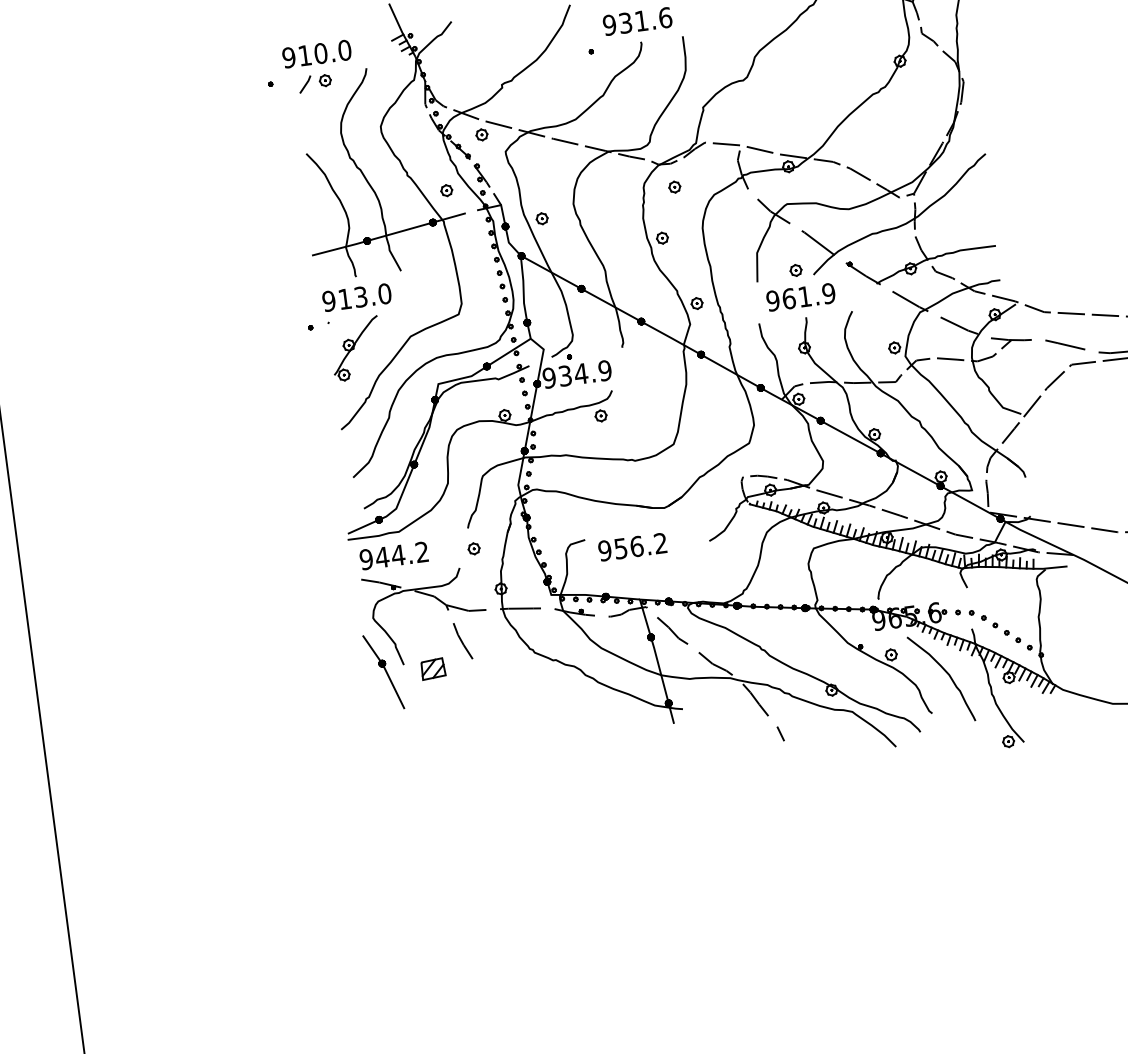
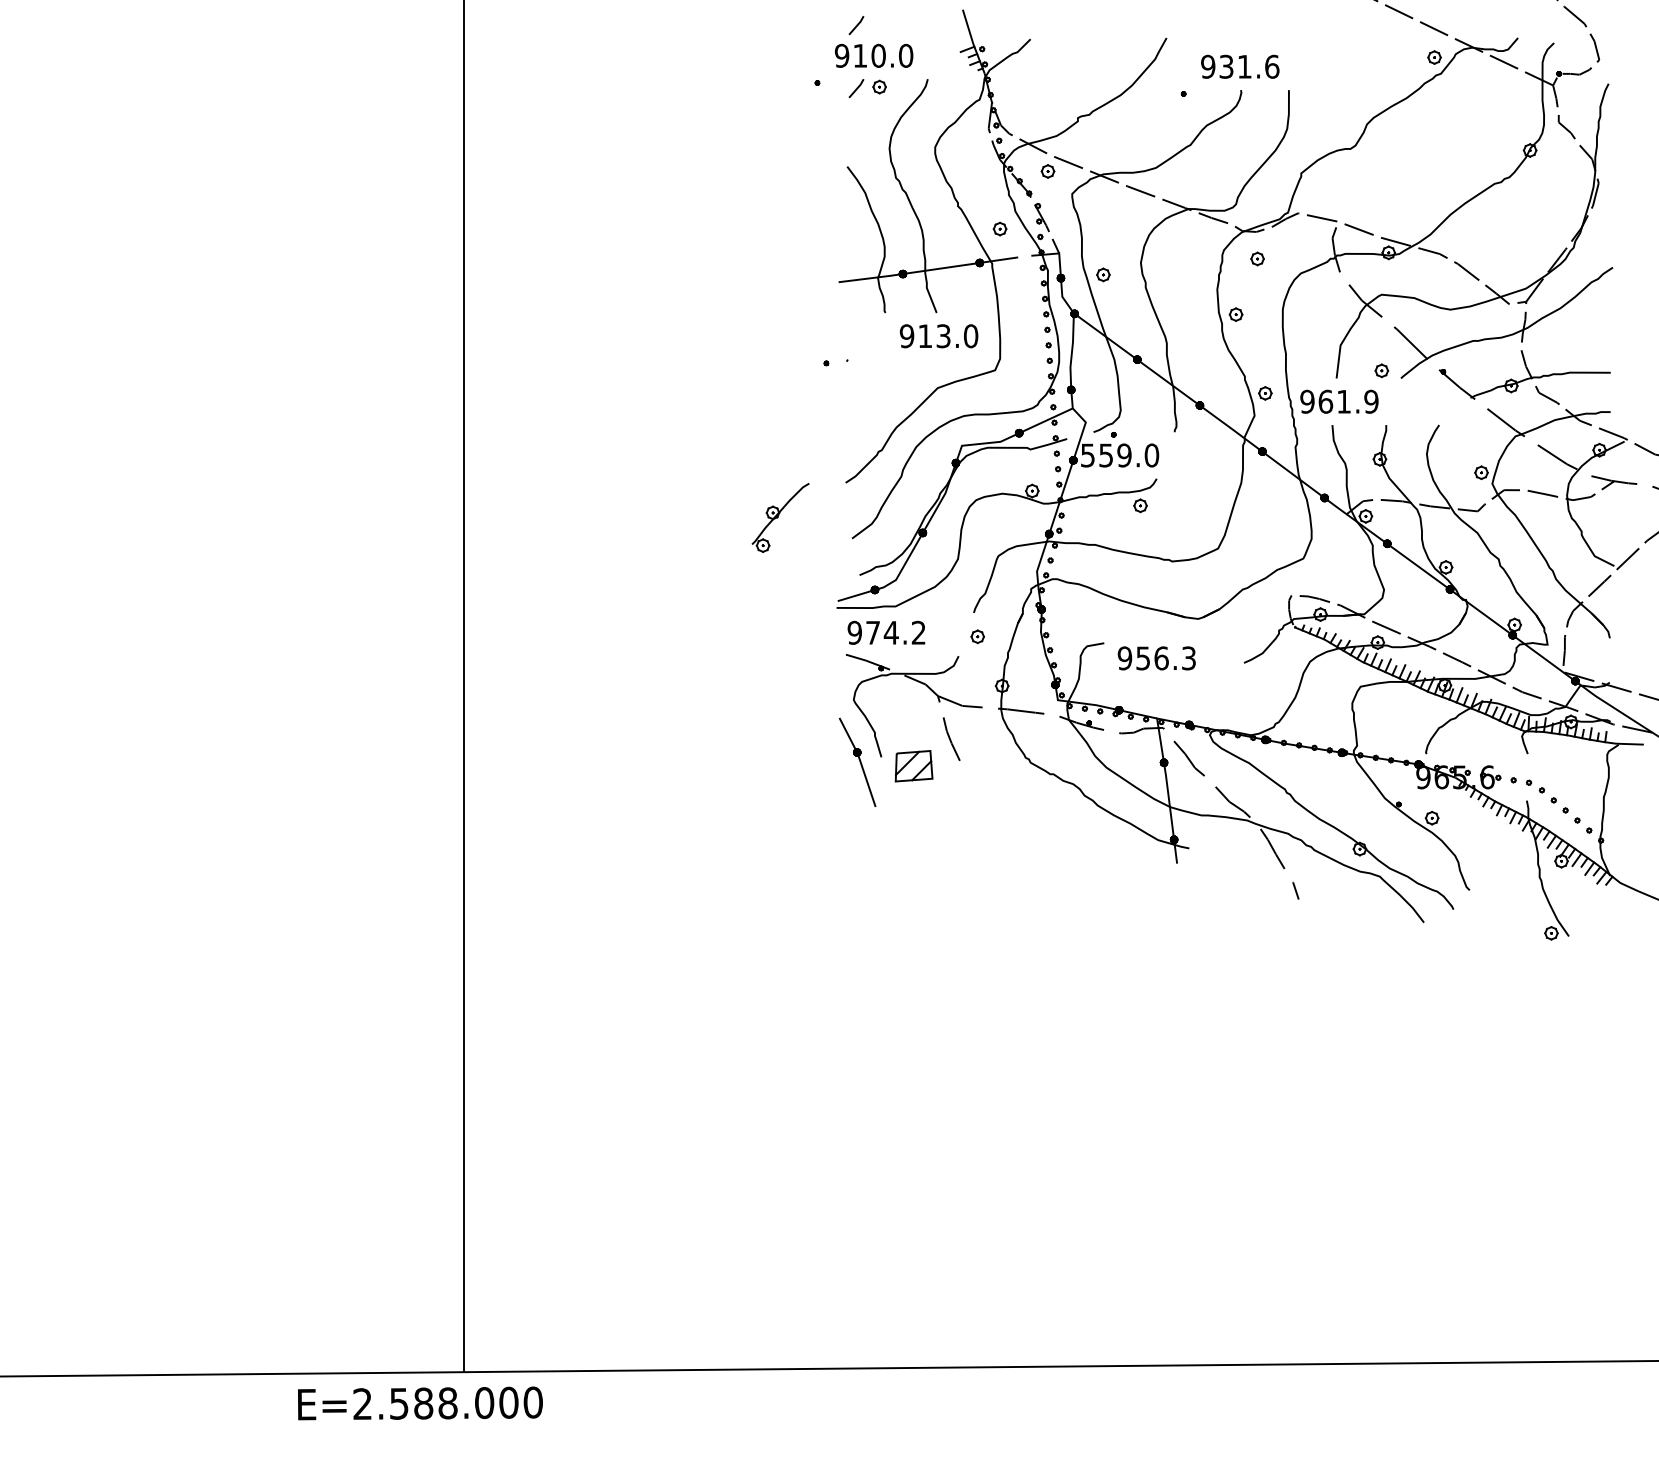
line: (298, 29) -> (856, 25), added
text: (356, 297) -> (938, 336), moved
text: (801, 297) -> (1339, 401), moved
part: (356, 348) -> (780, 517), moved
text: (576, 374) -> (1119, 455), 934.9 -> 559.0
text: (660, 543) -> (1188, 658), 956.2 -> 956.3
text: (381, 557) -> (872, 632), 944.2 -> 974.2
part: (432, 668) -> (913, 765), size x1.4
curve: (947, 674) -> (1492, 848), removed

